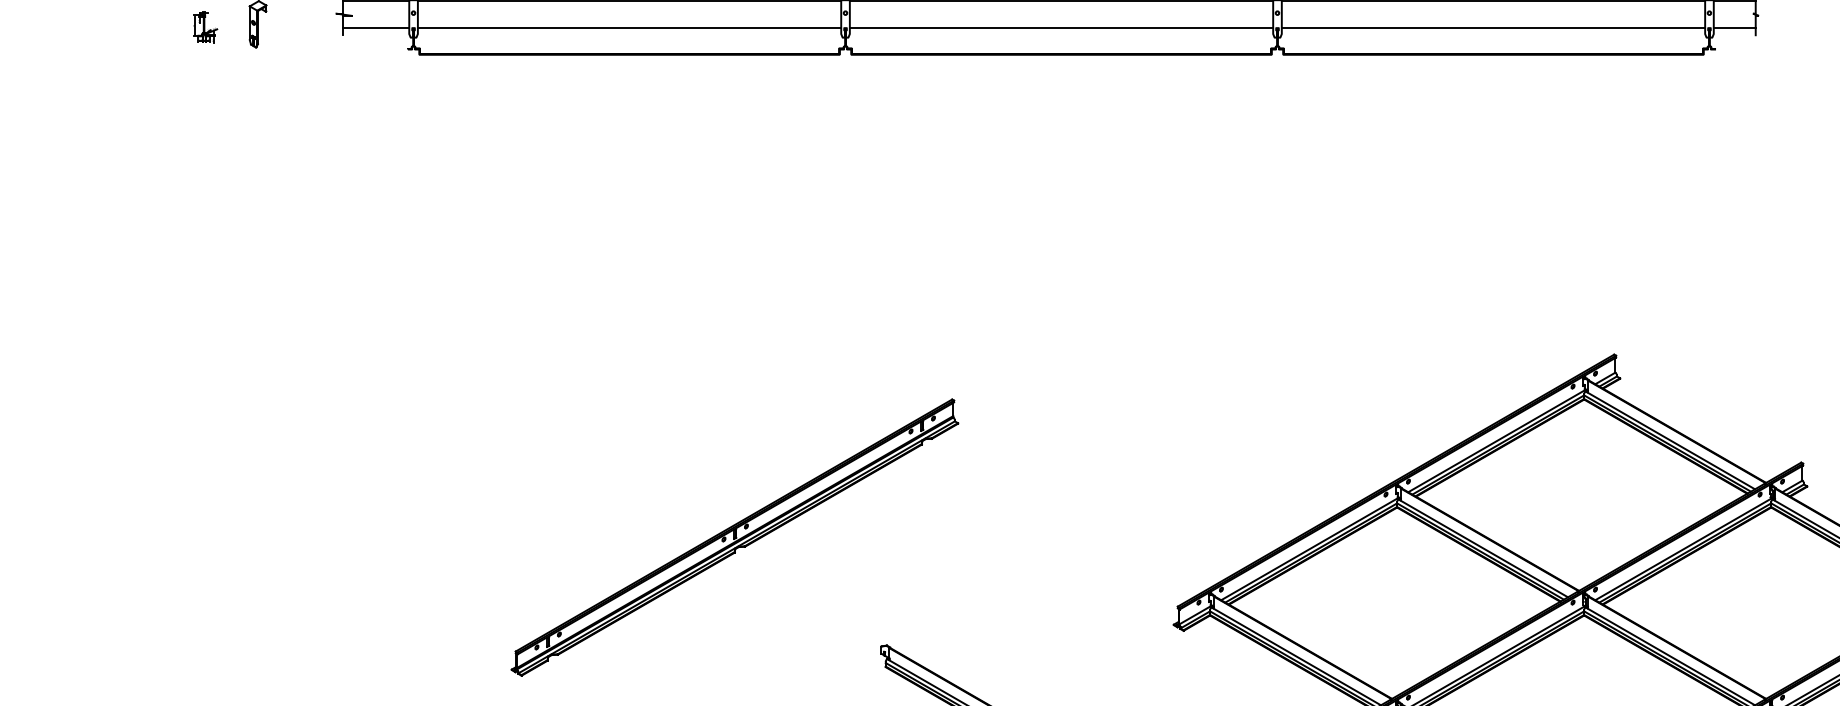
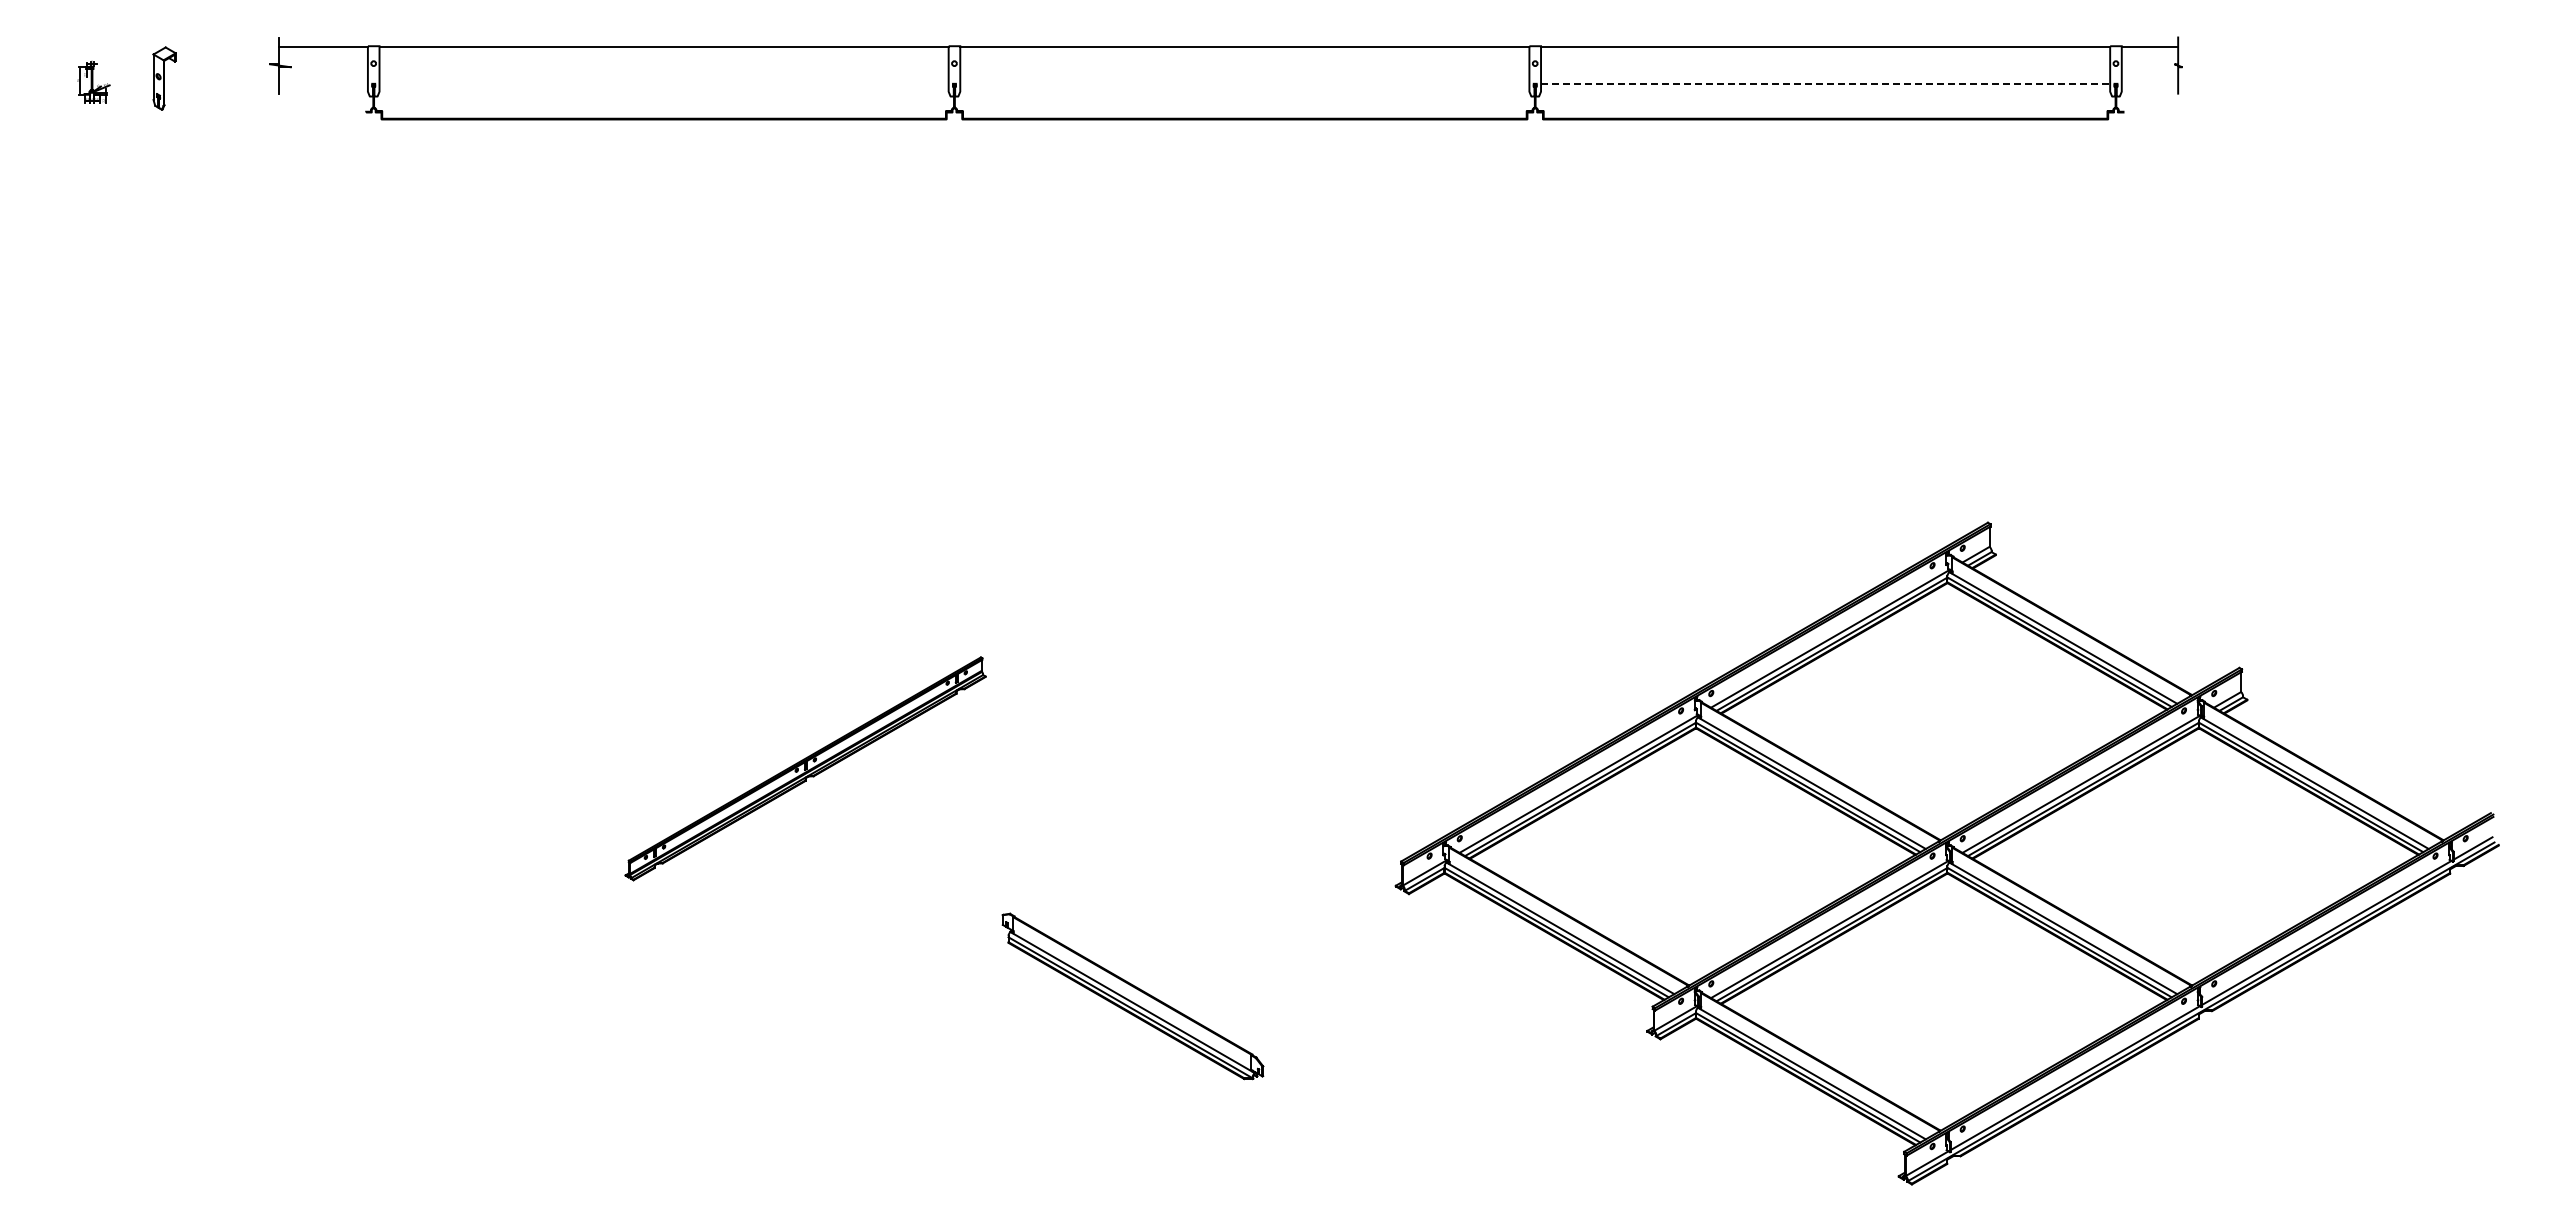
line: (375, 27) -> (322, 83), removed
line: (629, 27) -> (663, 83), removed
line: (1061, 27) -> (1244, 83), removed
line: (1493, 27) -> (1825, 83), solid -> dashed
line: (1734, 27) -> (2149, 83), removed
part: (734, 537) -> (805, 768), size x0.6

